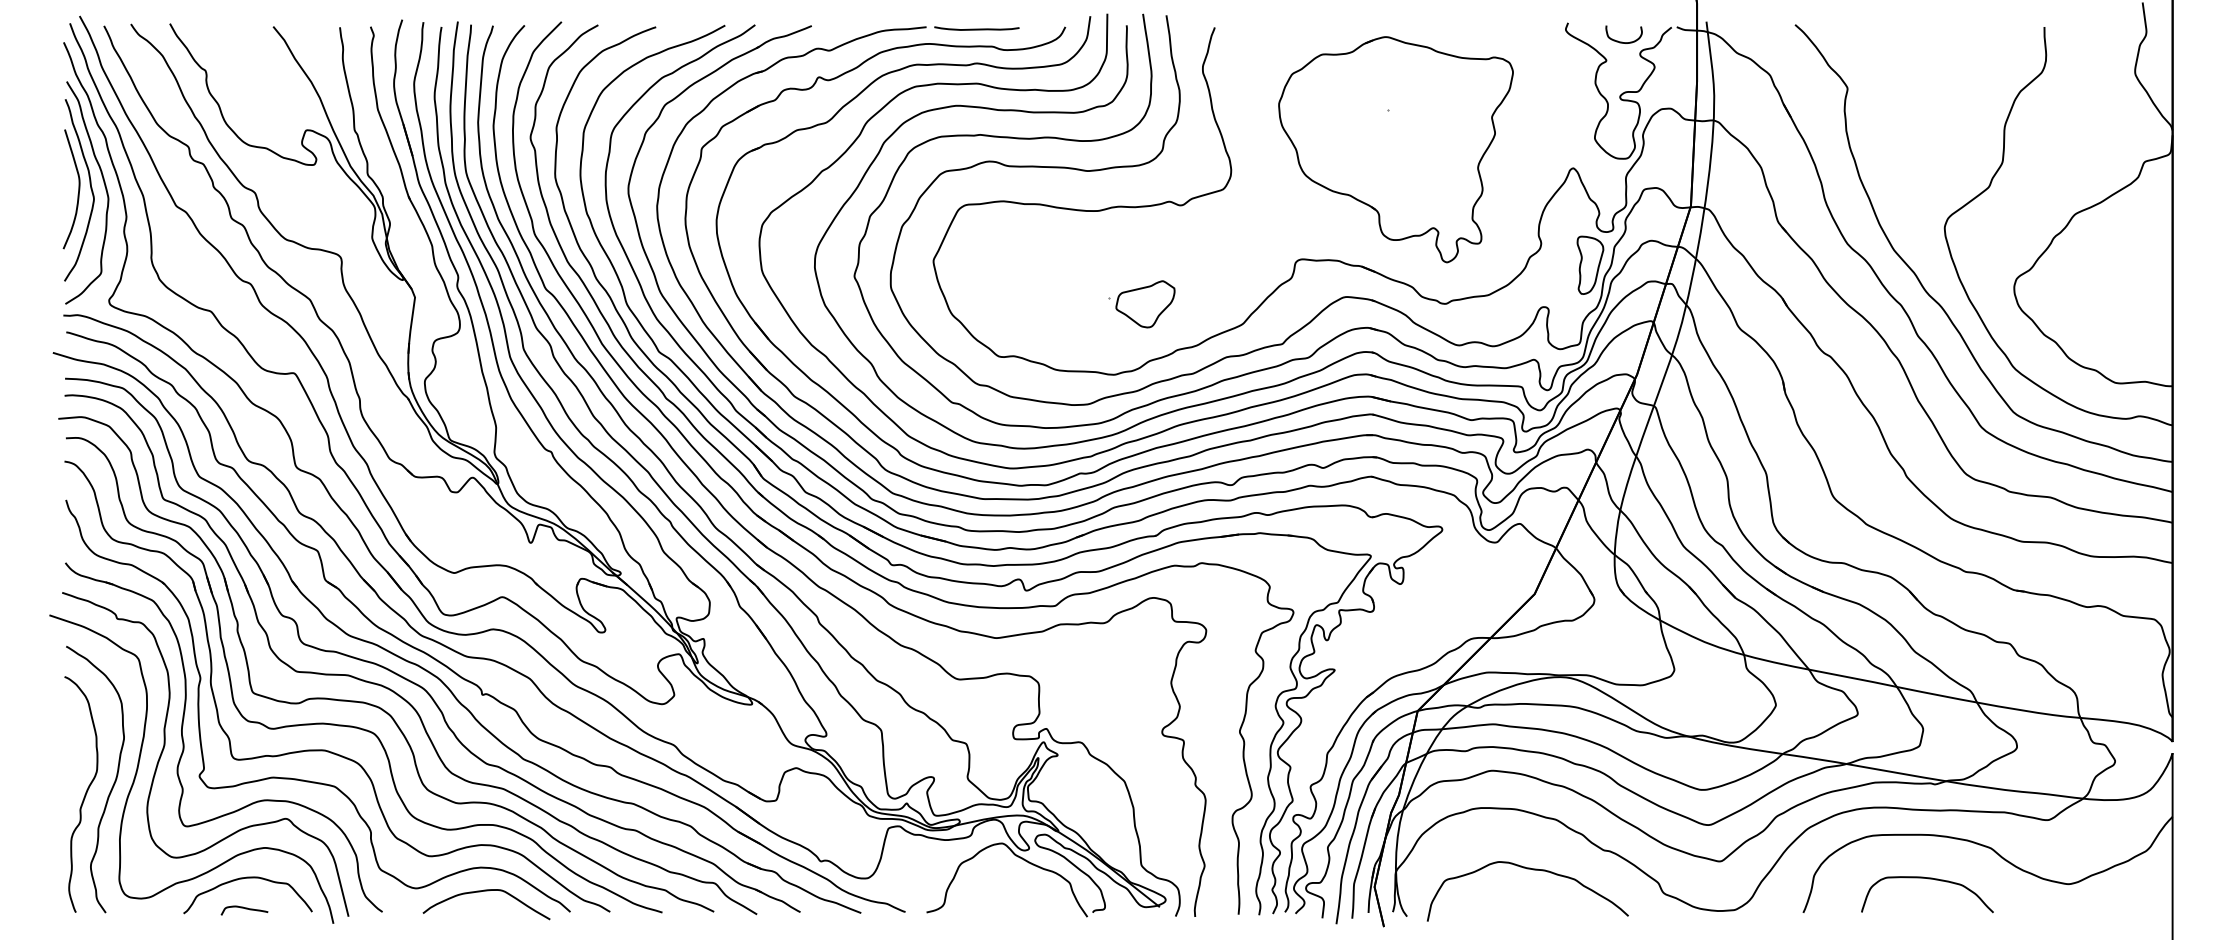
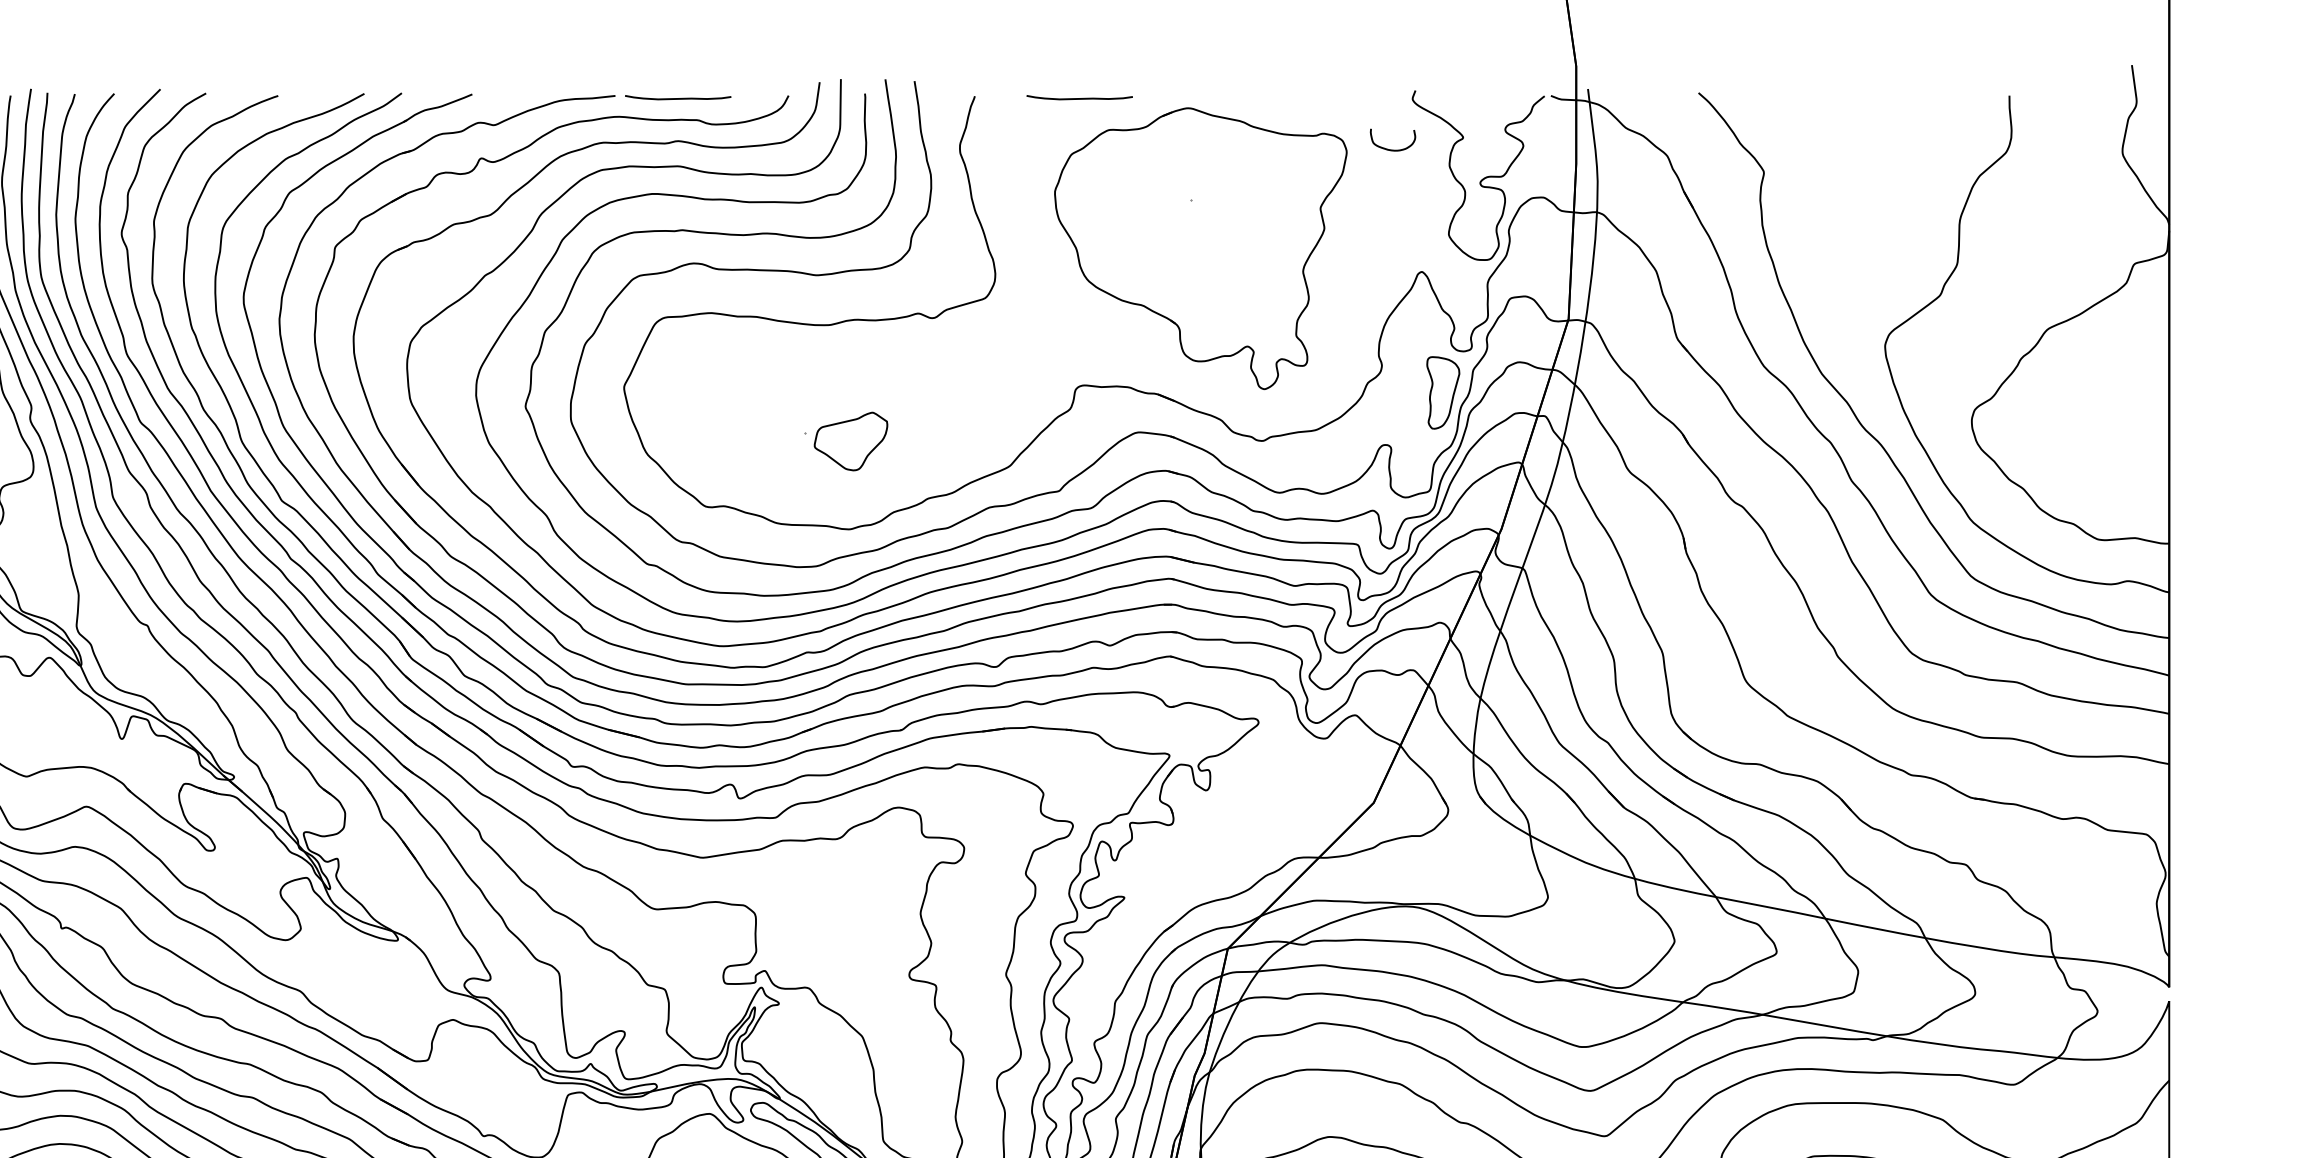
curve: (1298, 28) -> (1079, 97), added
curve: (1622, 41) -> (1390, 148), moved
part: (1141, 304) -> (846, 441), moved

